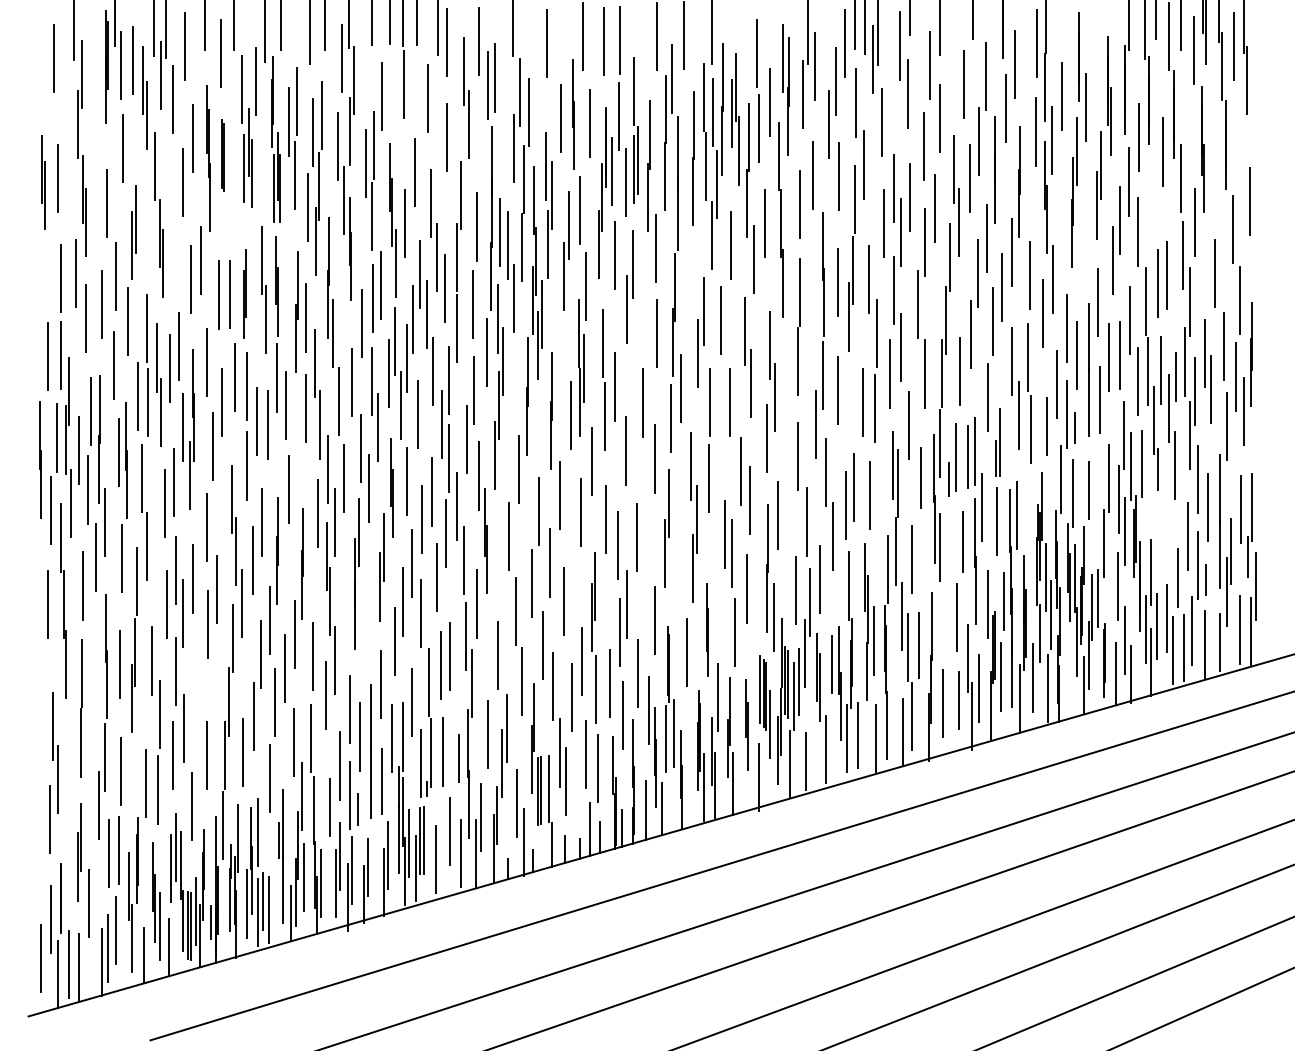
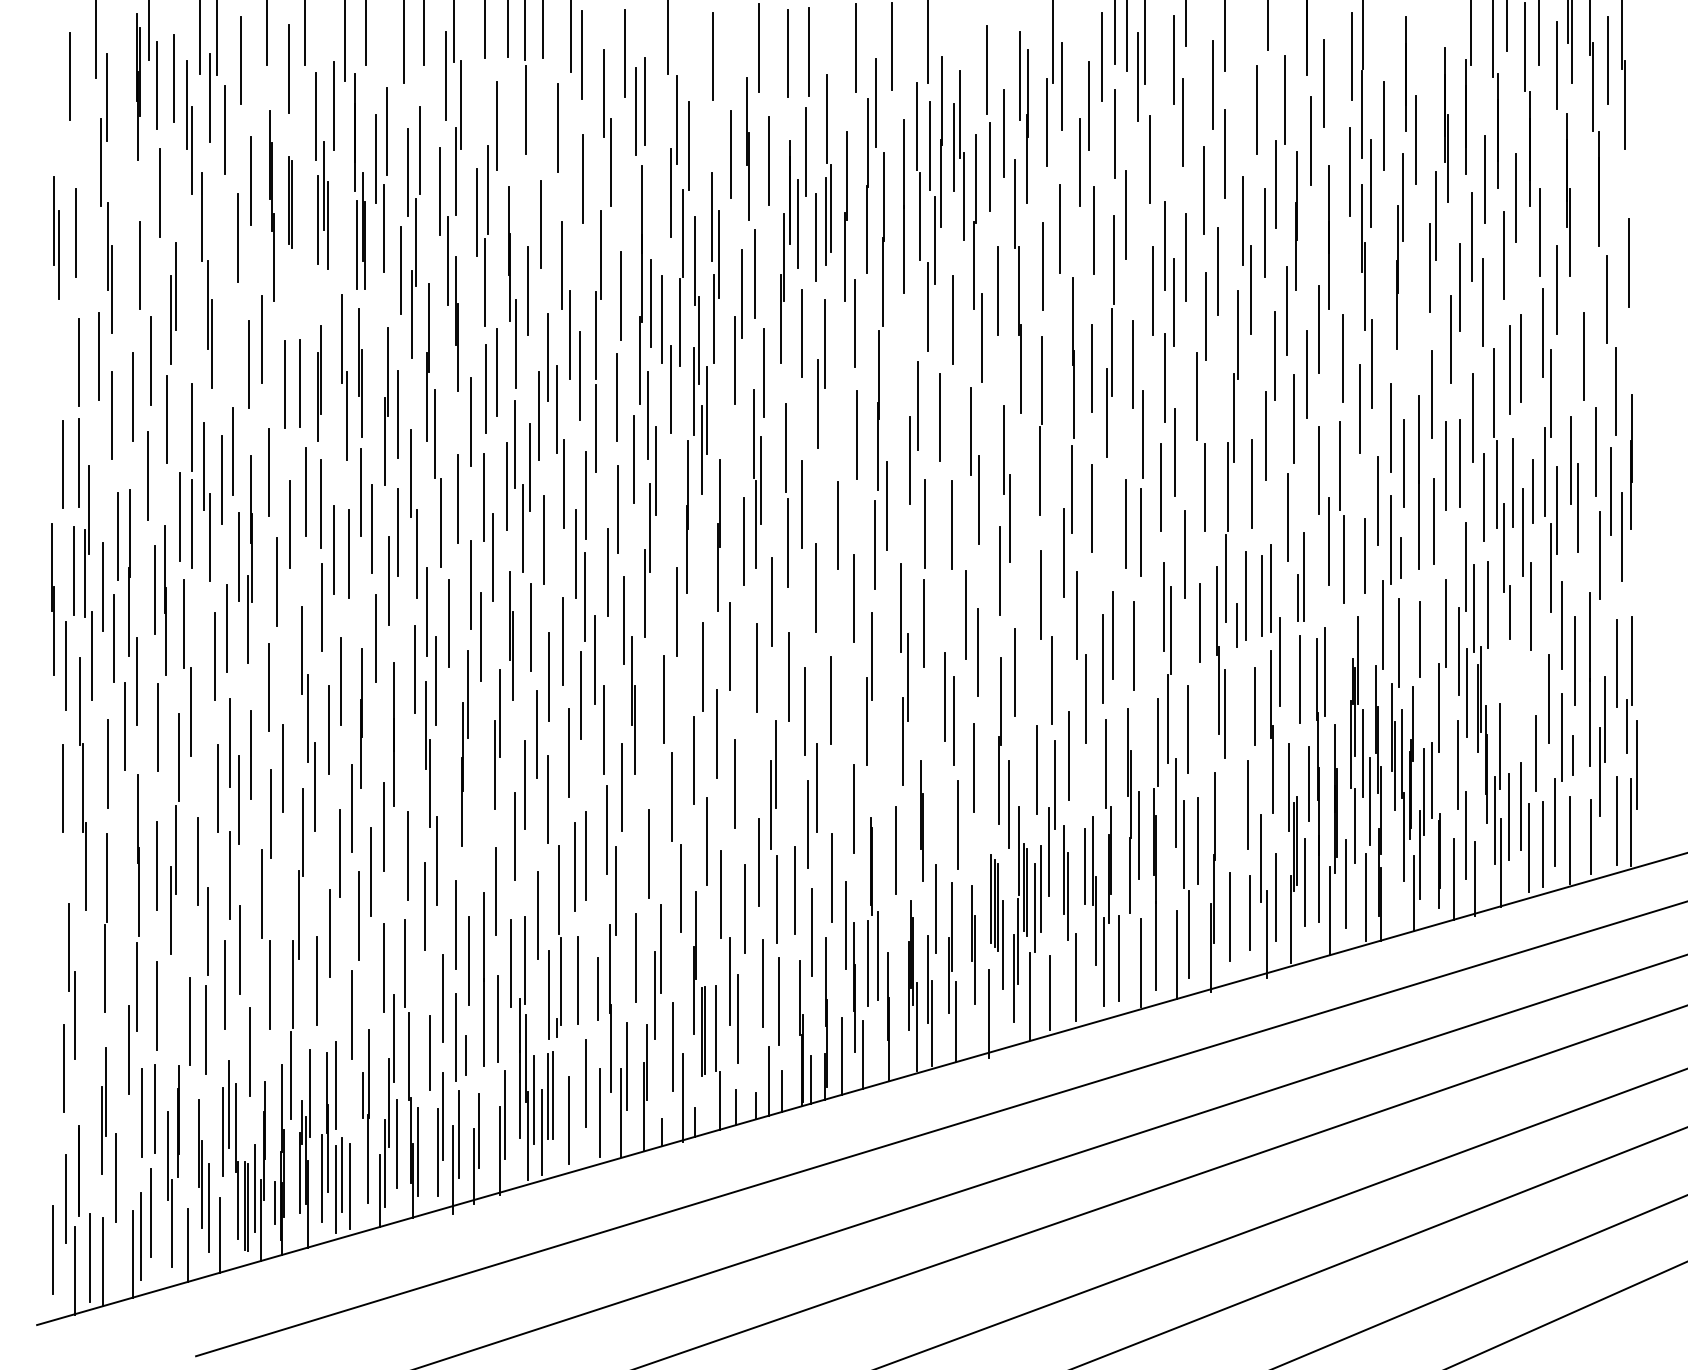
line: (1153, 196) -> (1503, 256), added
line: (298, 445) -> (388, 580), added
line: (201, 685) -> (262, 893), added

